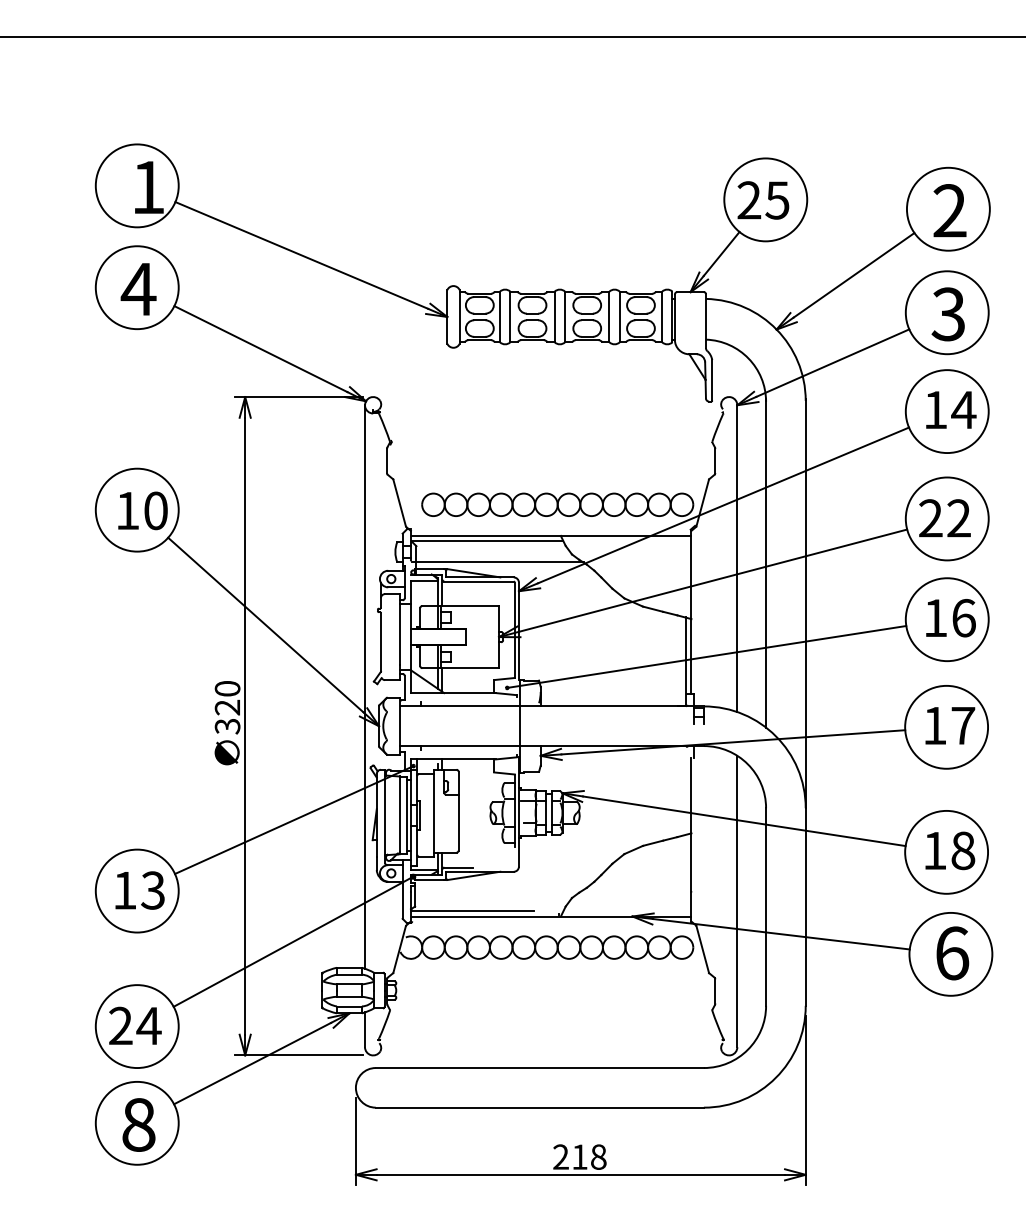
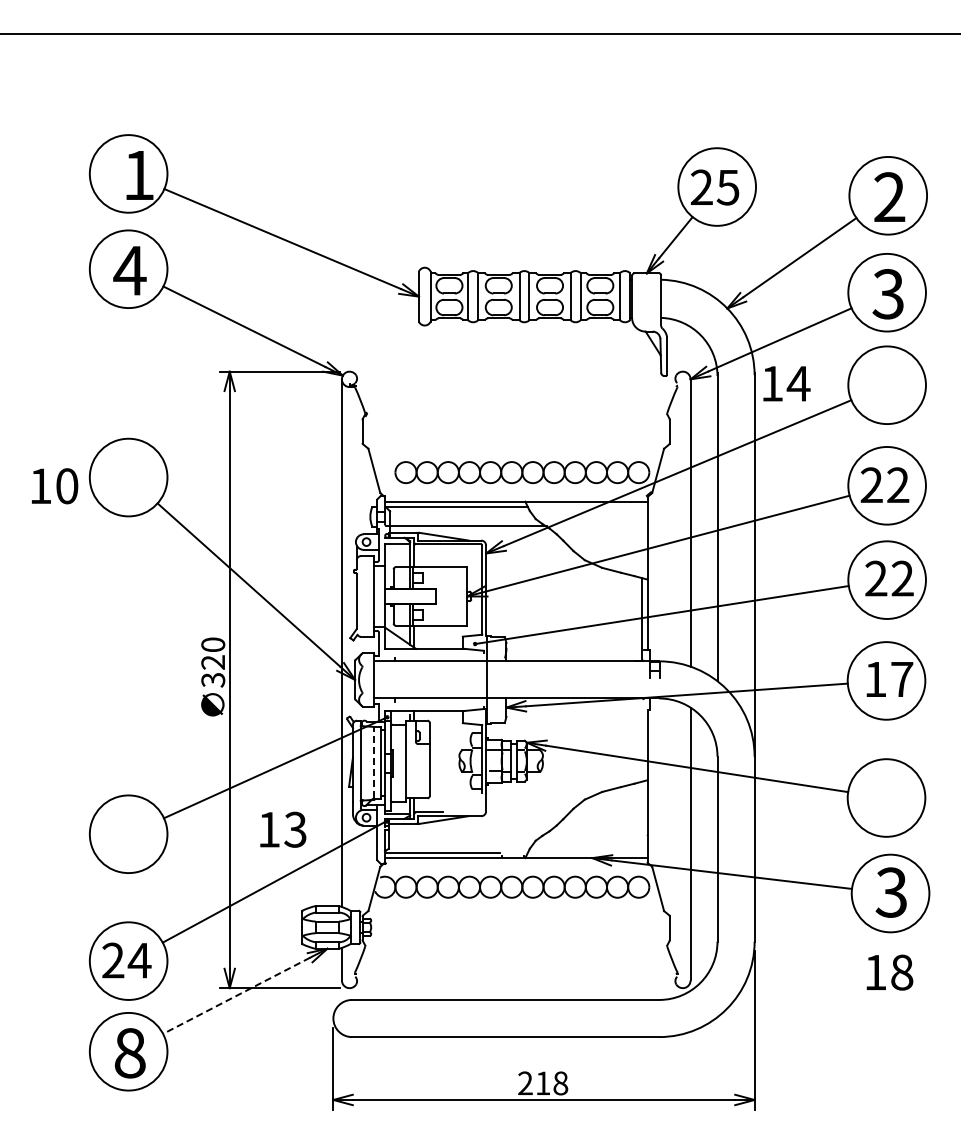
text: (950, 409) -> (786, 383), moved
text: (143, 511) -> (55, 486), moved
text: (949, 617) -> (889, 578), 16 -> 22
line: (399, 813) -> (374, 761), solid -> dashed
text: (949, 850) -> (889, 972), moved
text: (140, 890) -> (283, 829), moved
text: (951, 953) -> (891, 892), 6 -> 3
line: (252, 1063) -> (236, 995), solid -> dashed

